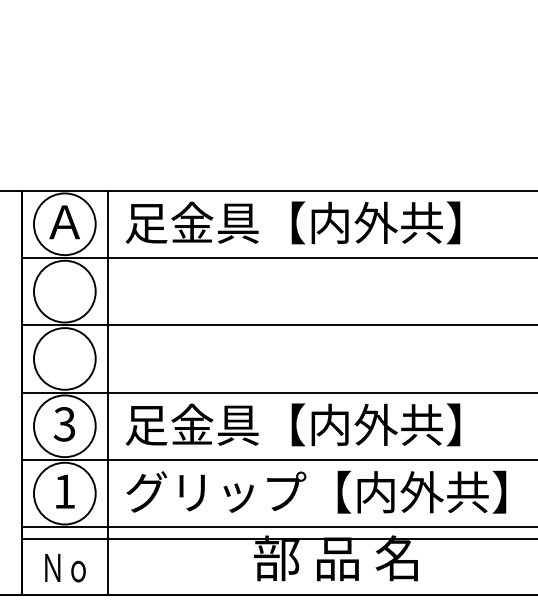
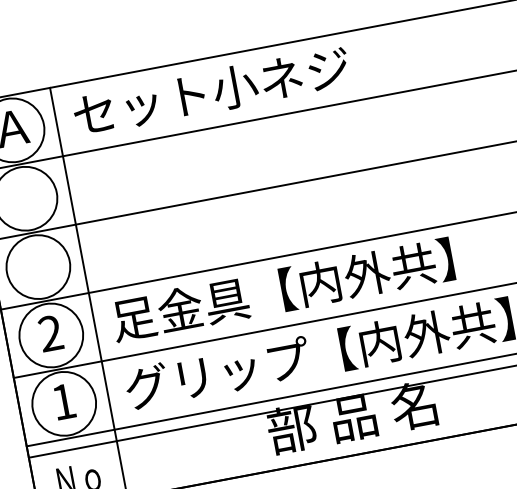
text: (292, 222) -> (243, 84), 足金具【内外共】 -> セット小ネジ
text: (64, 424) -> (50, 333), 3 -> 2

